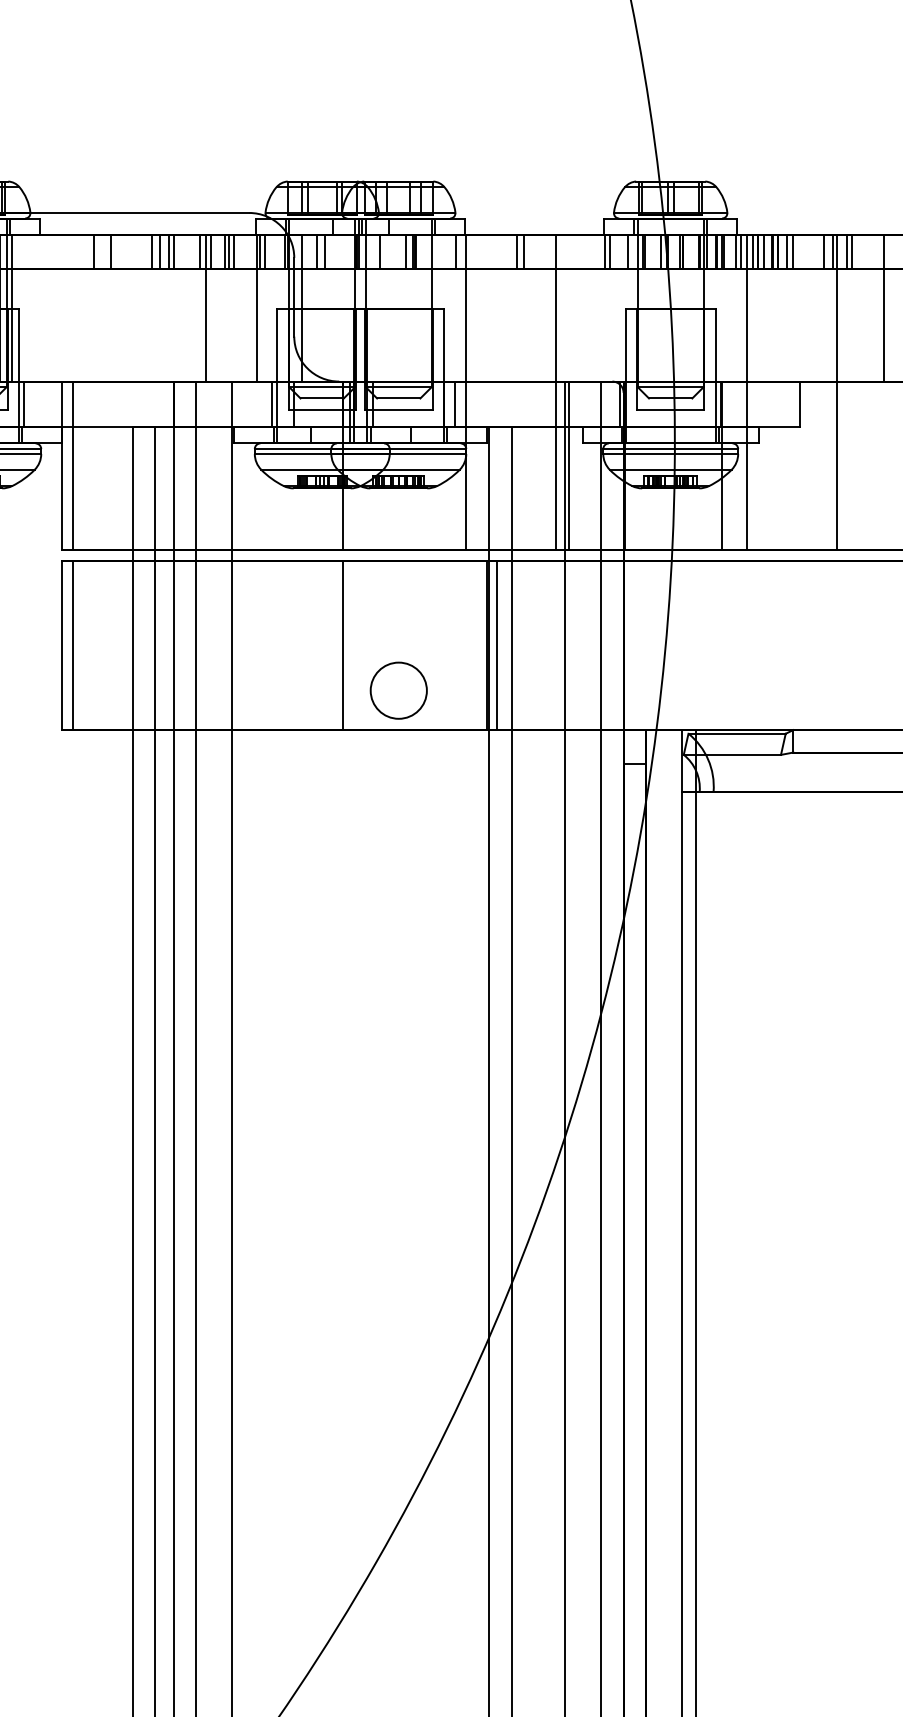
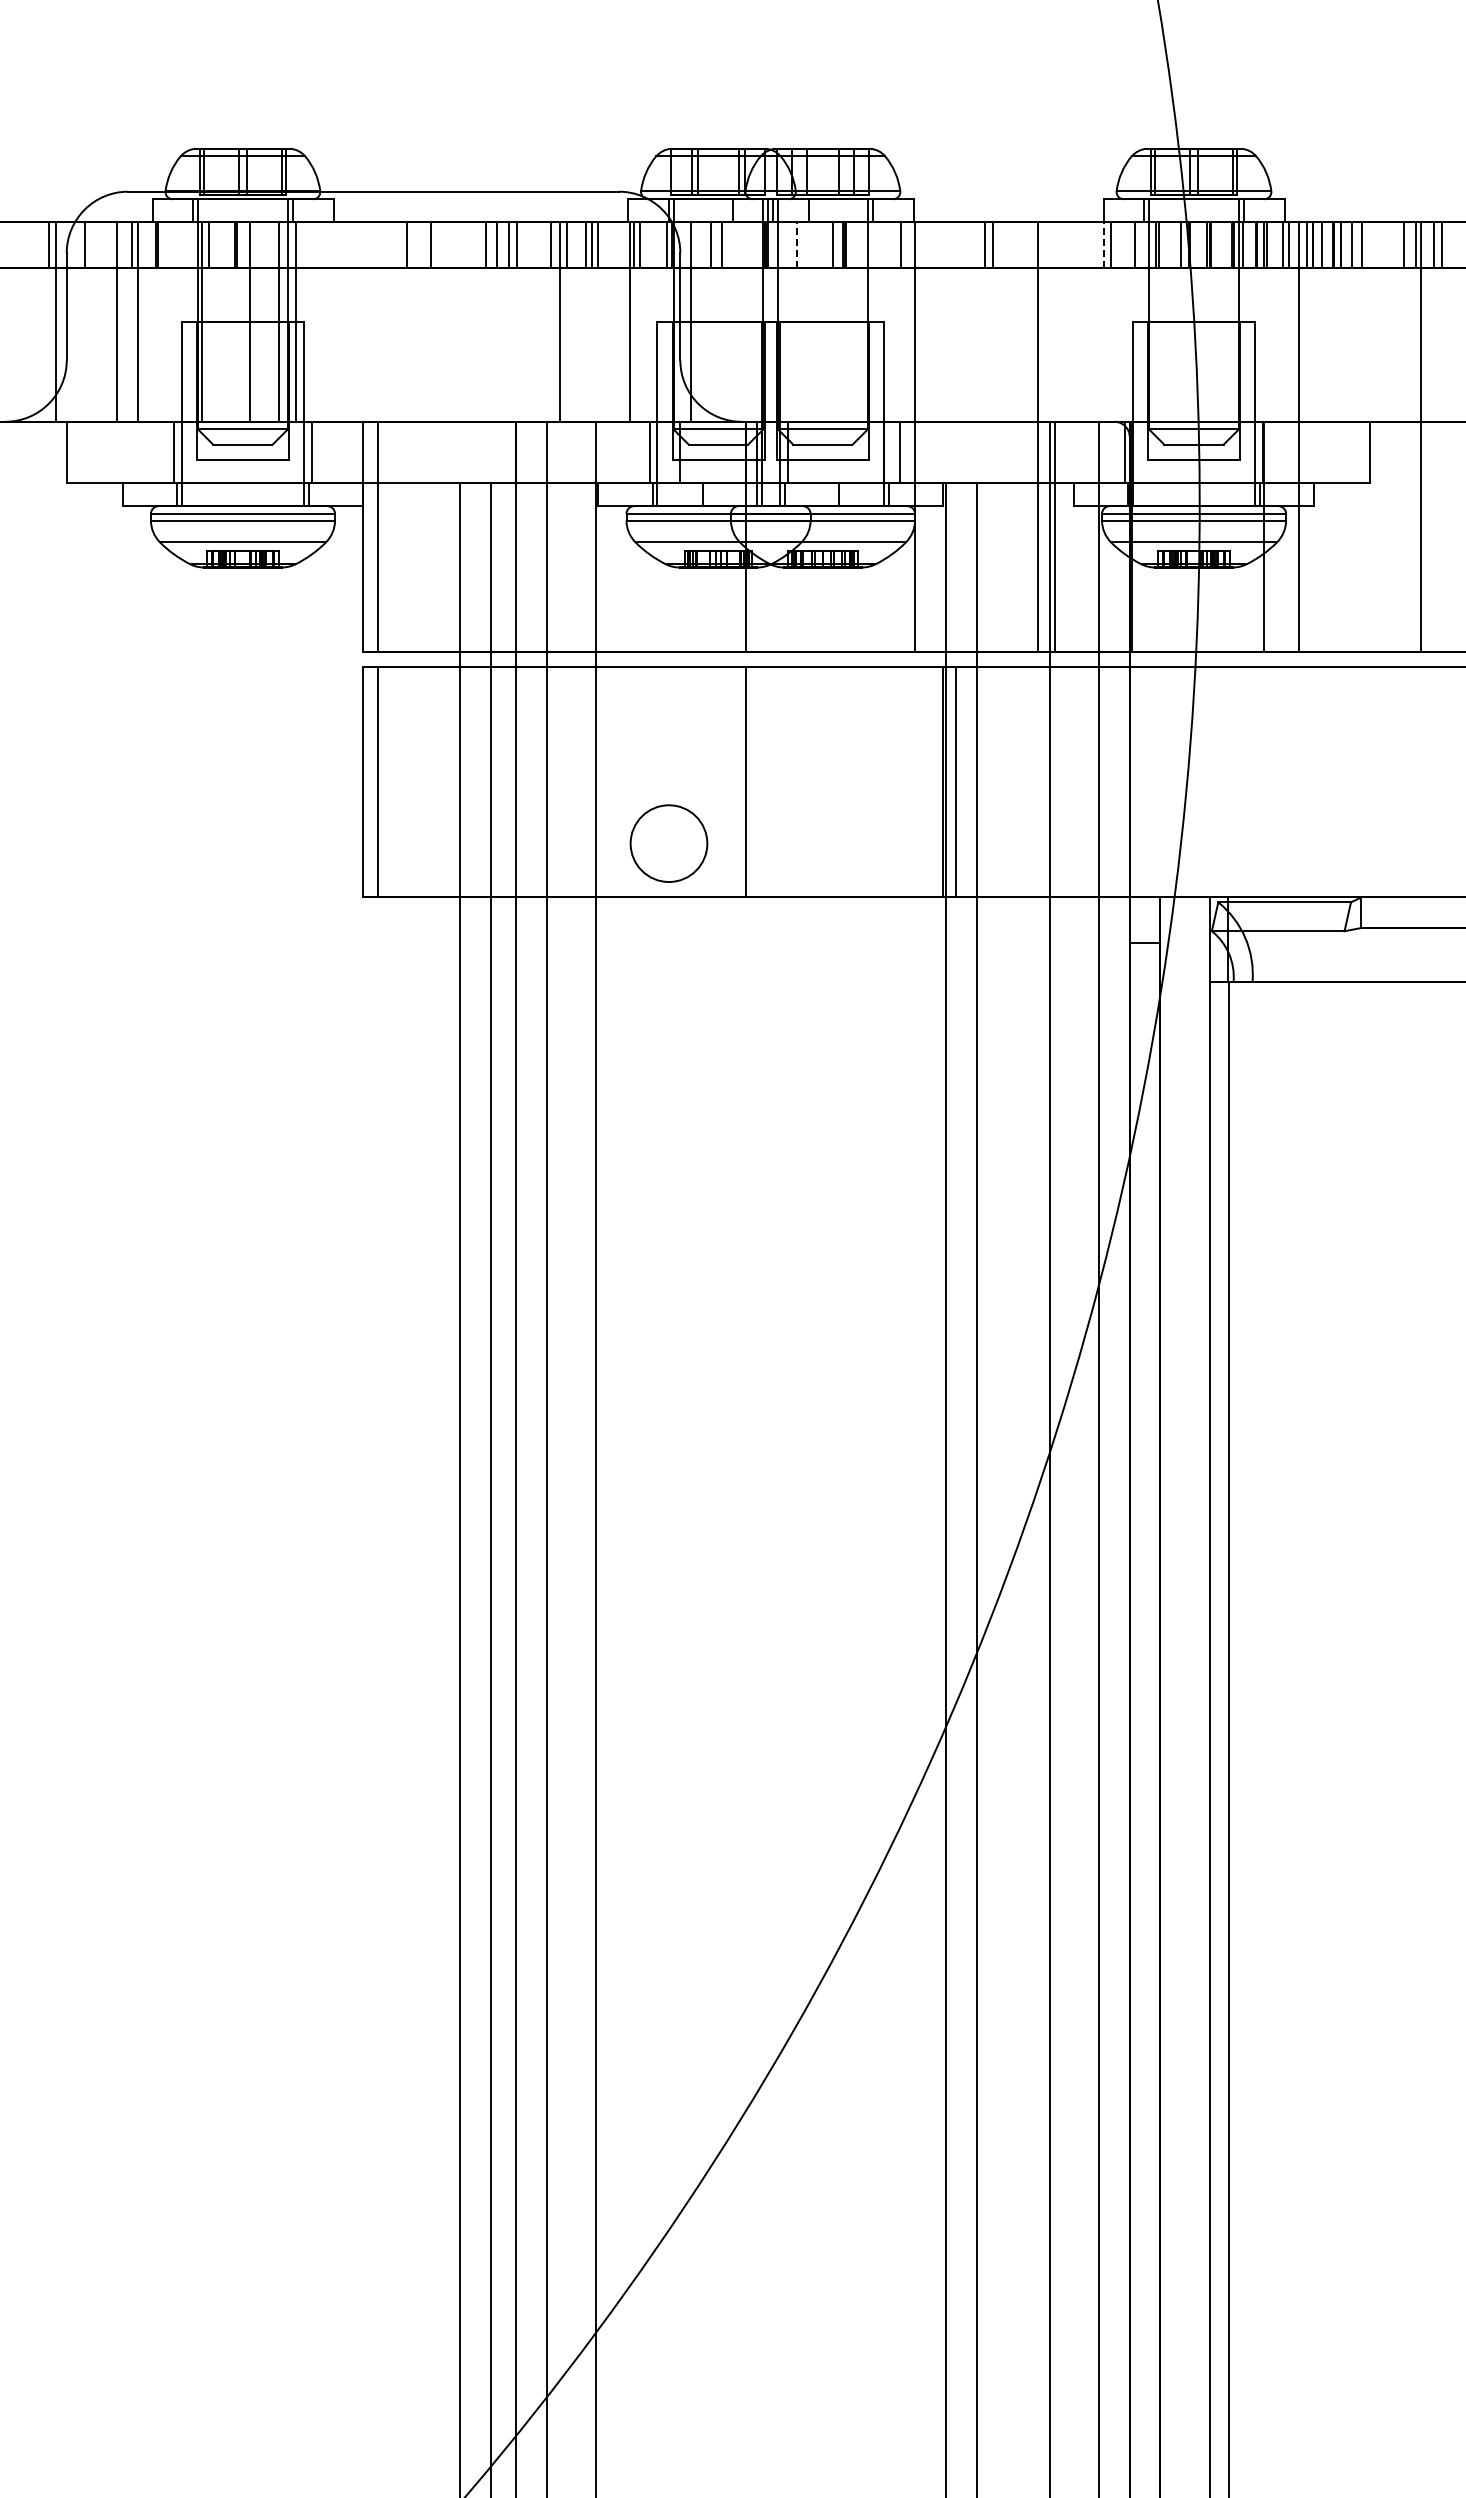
line: (380, 251) -> (797, 244), solid -> dashed
line: (605, 251) -> (1104, 244), solid -> dashed
circle: (398, 690) -> (668, 843), moved

